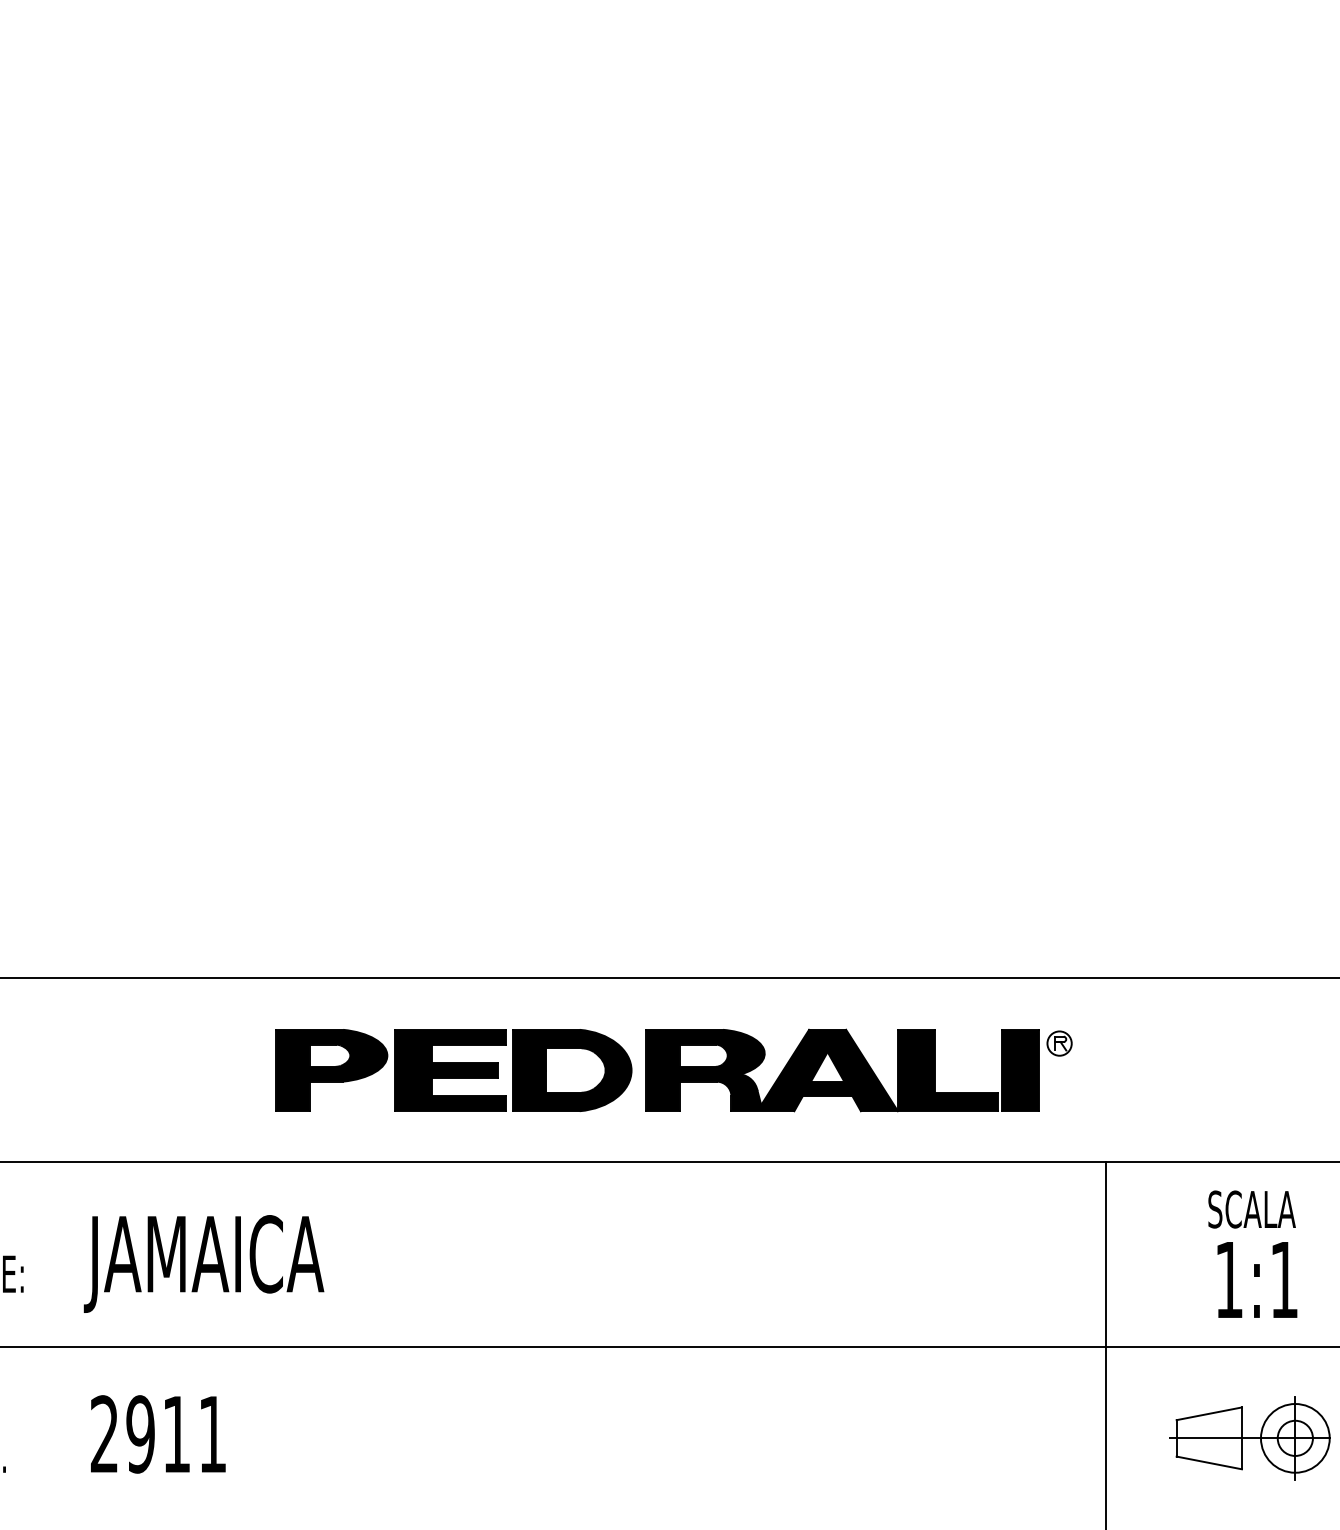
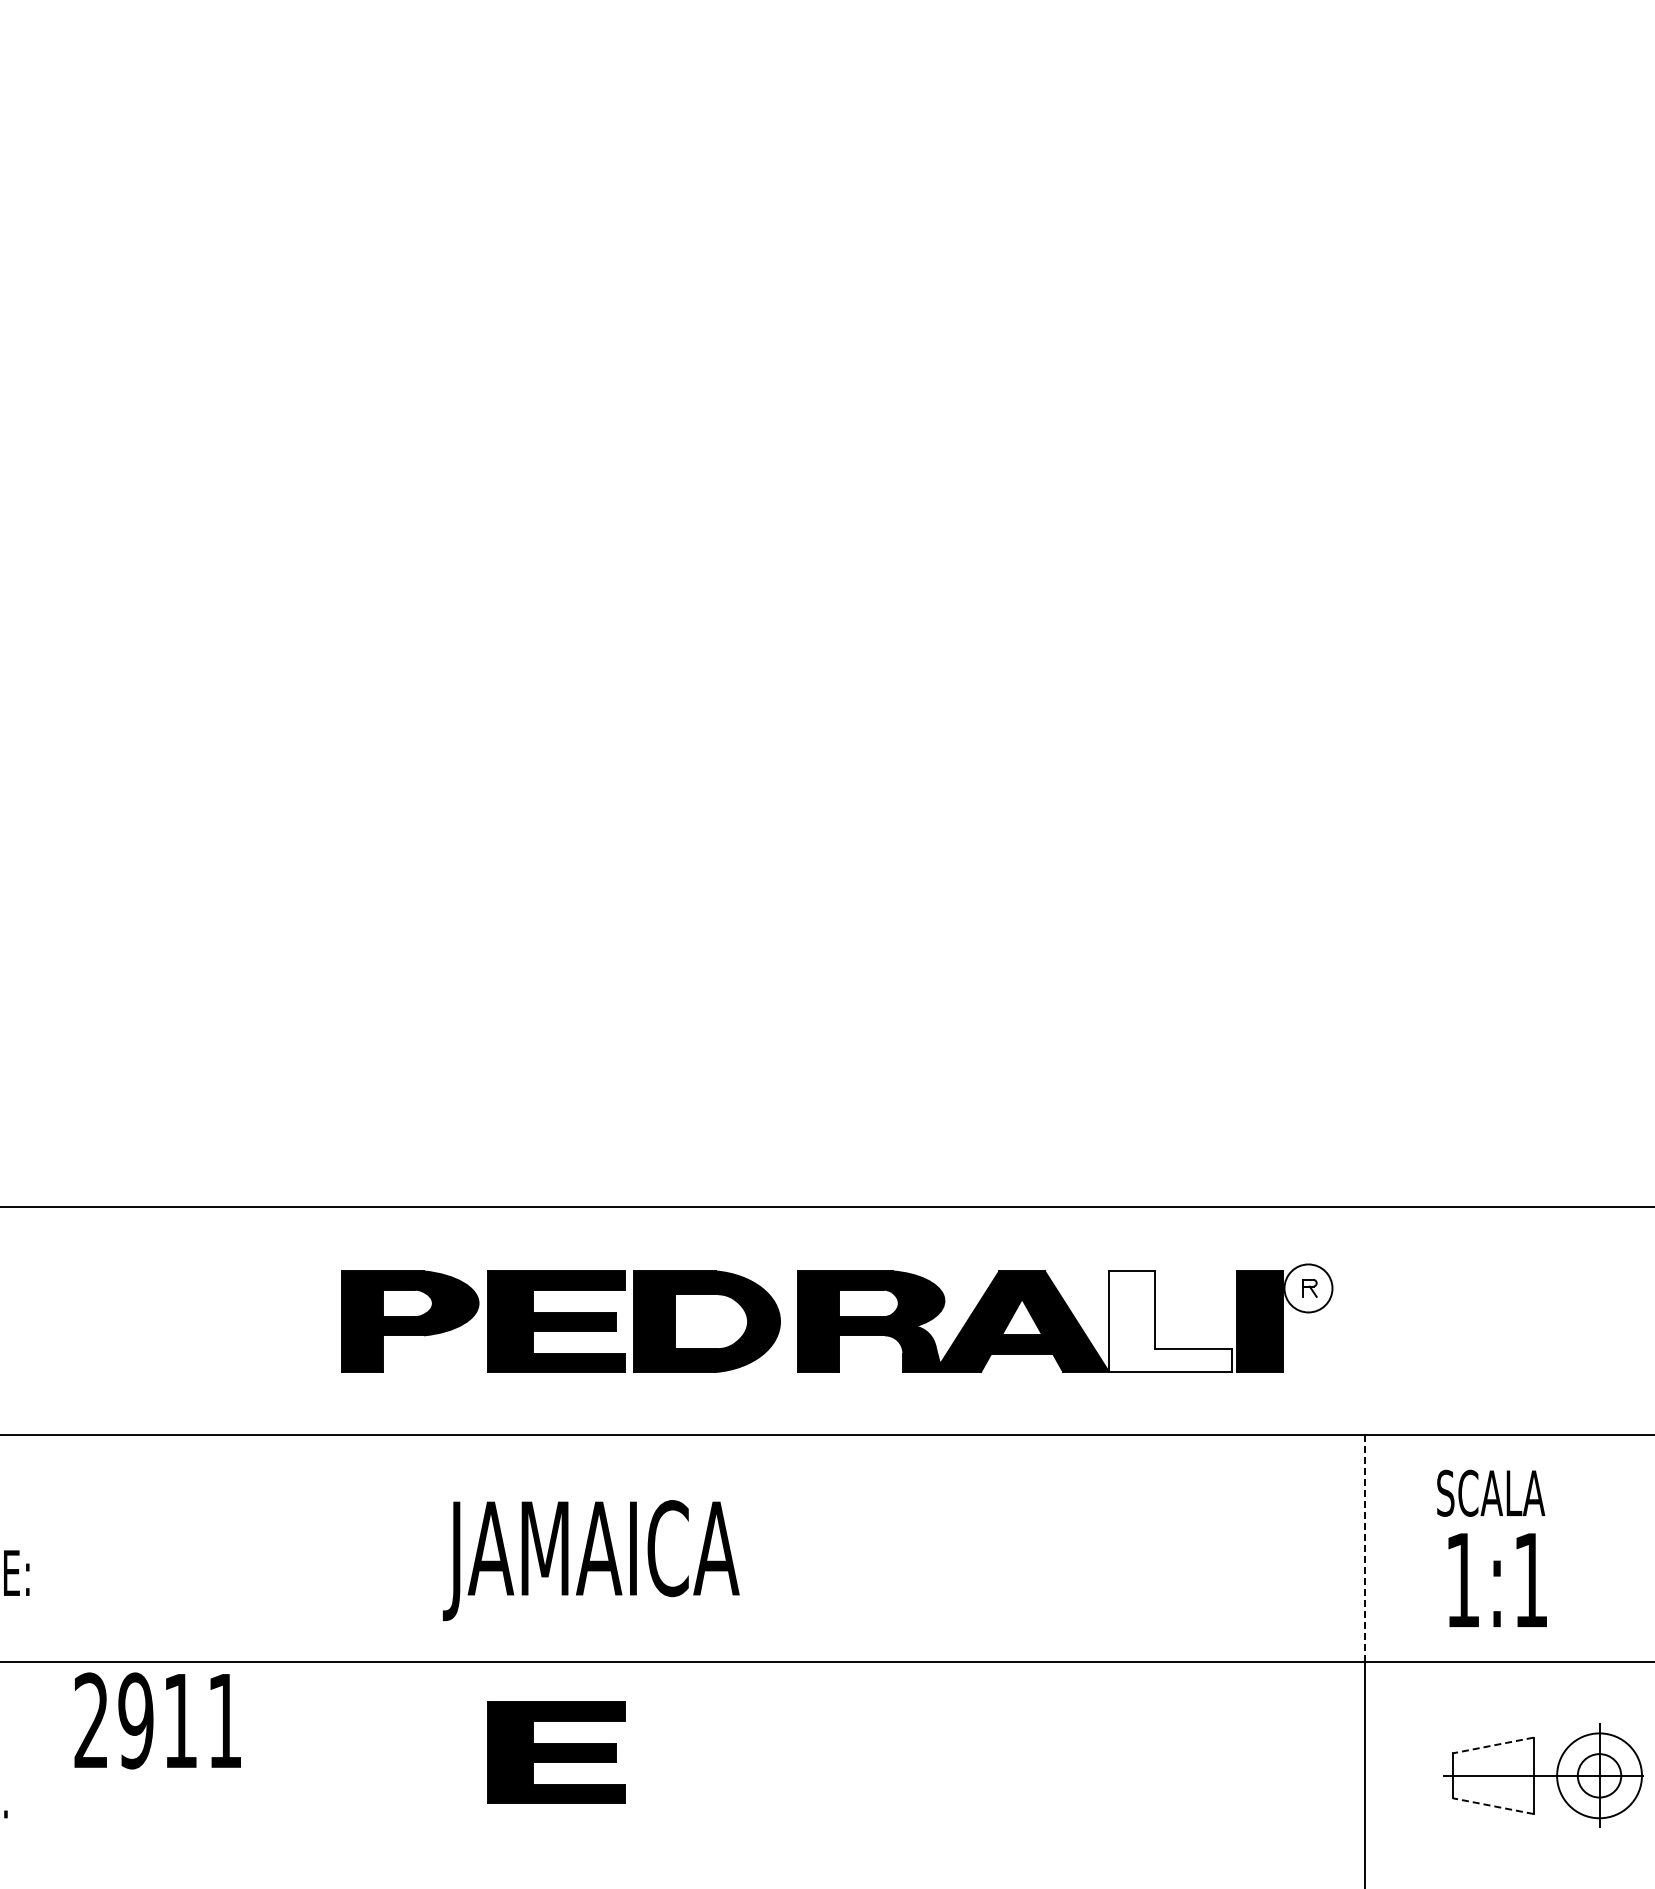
circle: (1059, 1043) -> (1308, 1288), size x1.6
fill: (947, 1070) -> (1170, 1321), removed
text: (1252, 1253) -> (1491, 1547), moved
line: (1105, 1254) -> (1365, 1548), solid -> dashed
text: (203, 1263) -> (590, 1560), moved
line: (1208, 1413) -> (1492, 1745), solid -> dashed
part: (450, 1419) -> (556, 1752), added
text: (158, 1434) -> (157, 1720), moved
line: (1208, 1463) -> (1492, 1806), solid -> dashed

